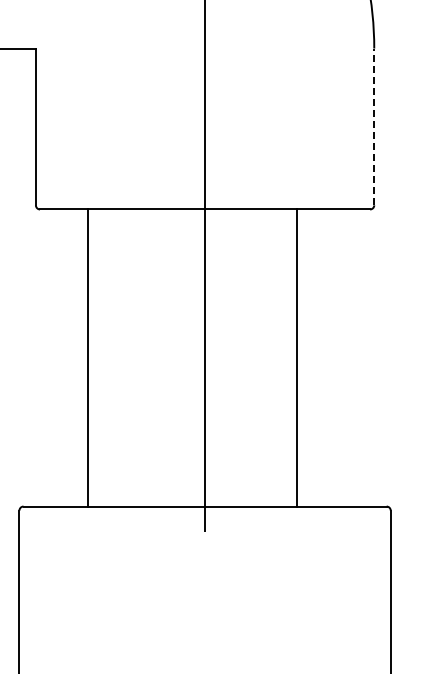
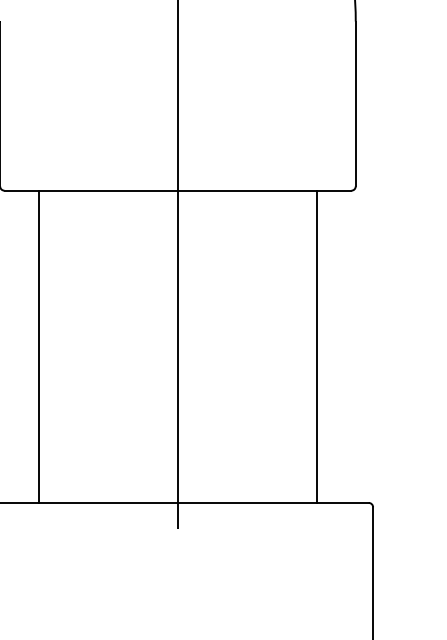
line: (374, 126) -> (356, 103), dashed -> solid
line: (88, 357) -> (39, 346), moved
line: (297, 357) -> (317, 346), moved

